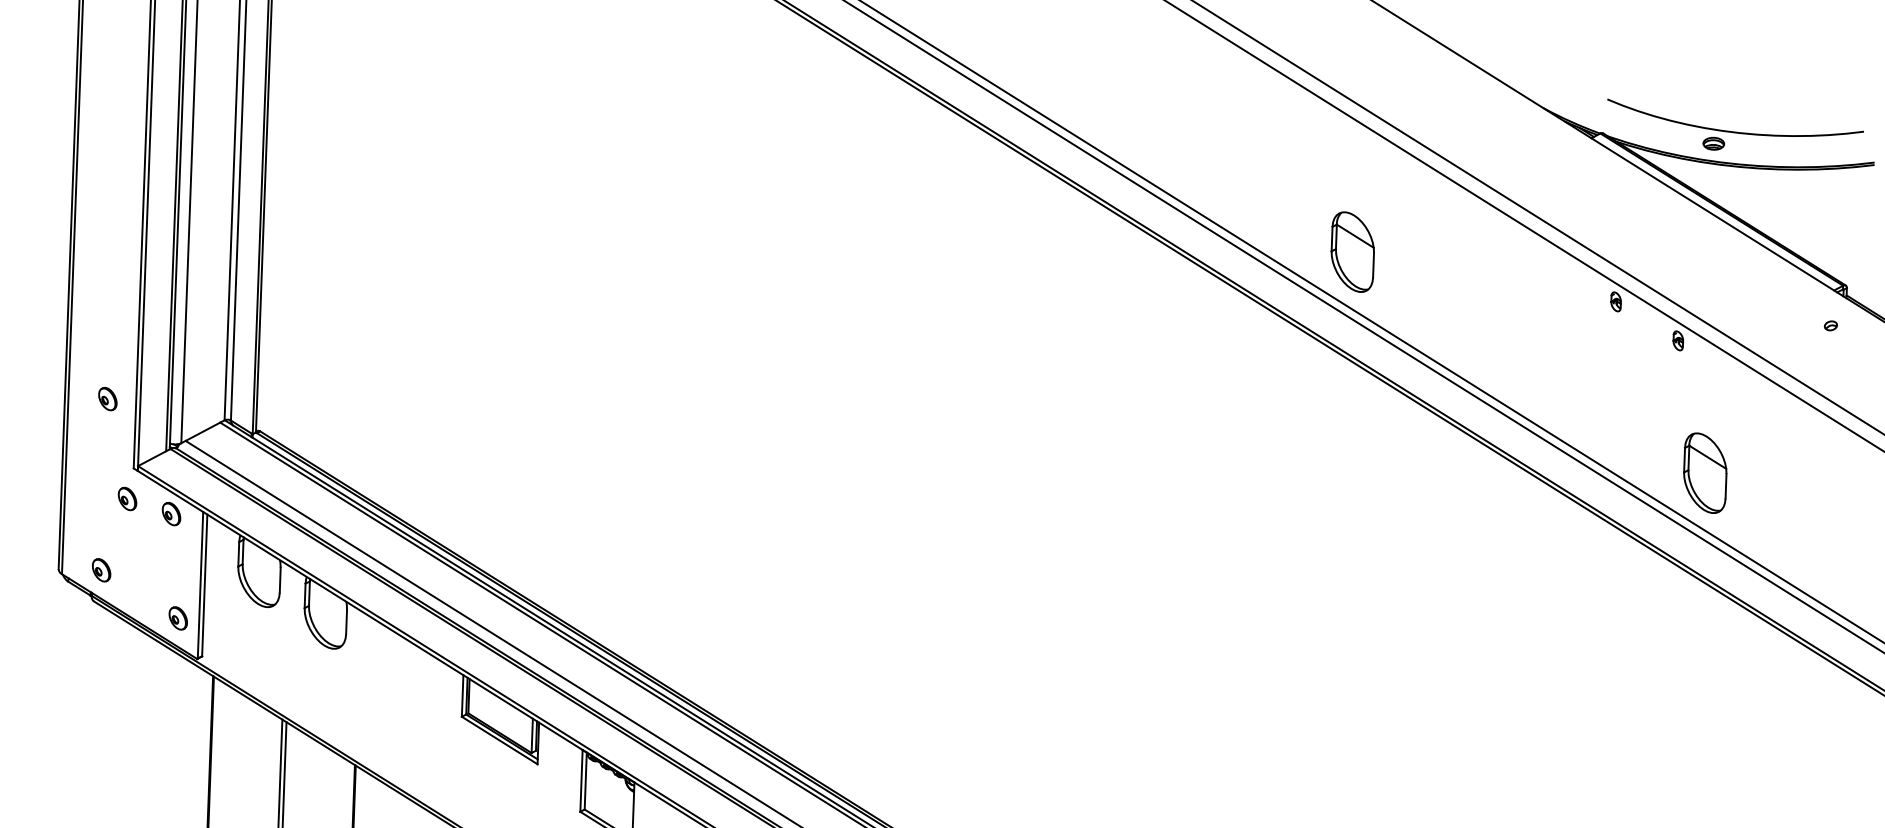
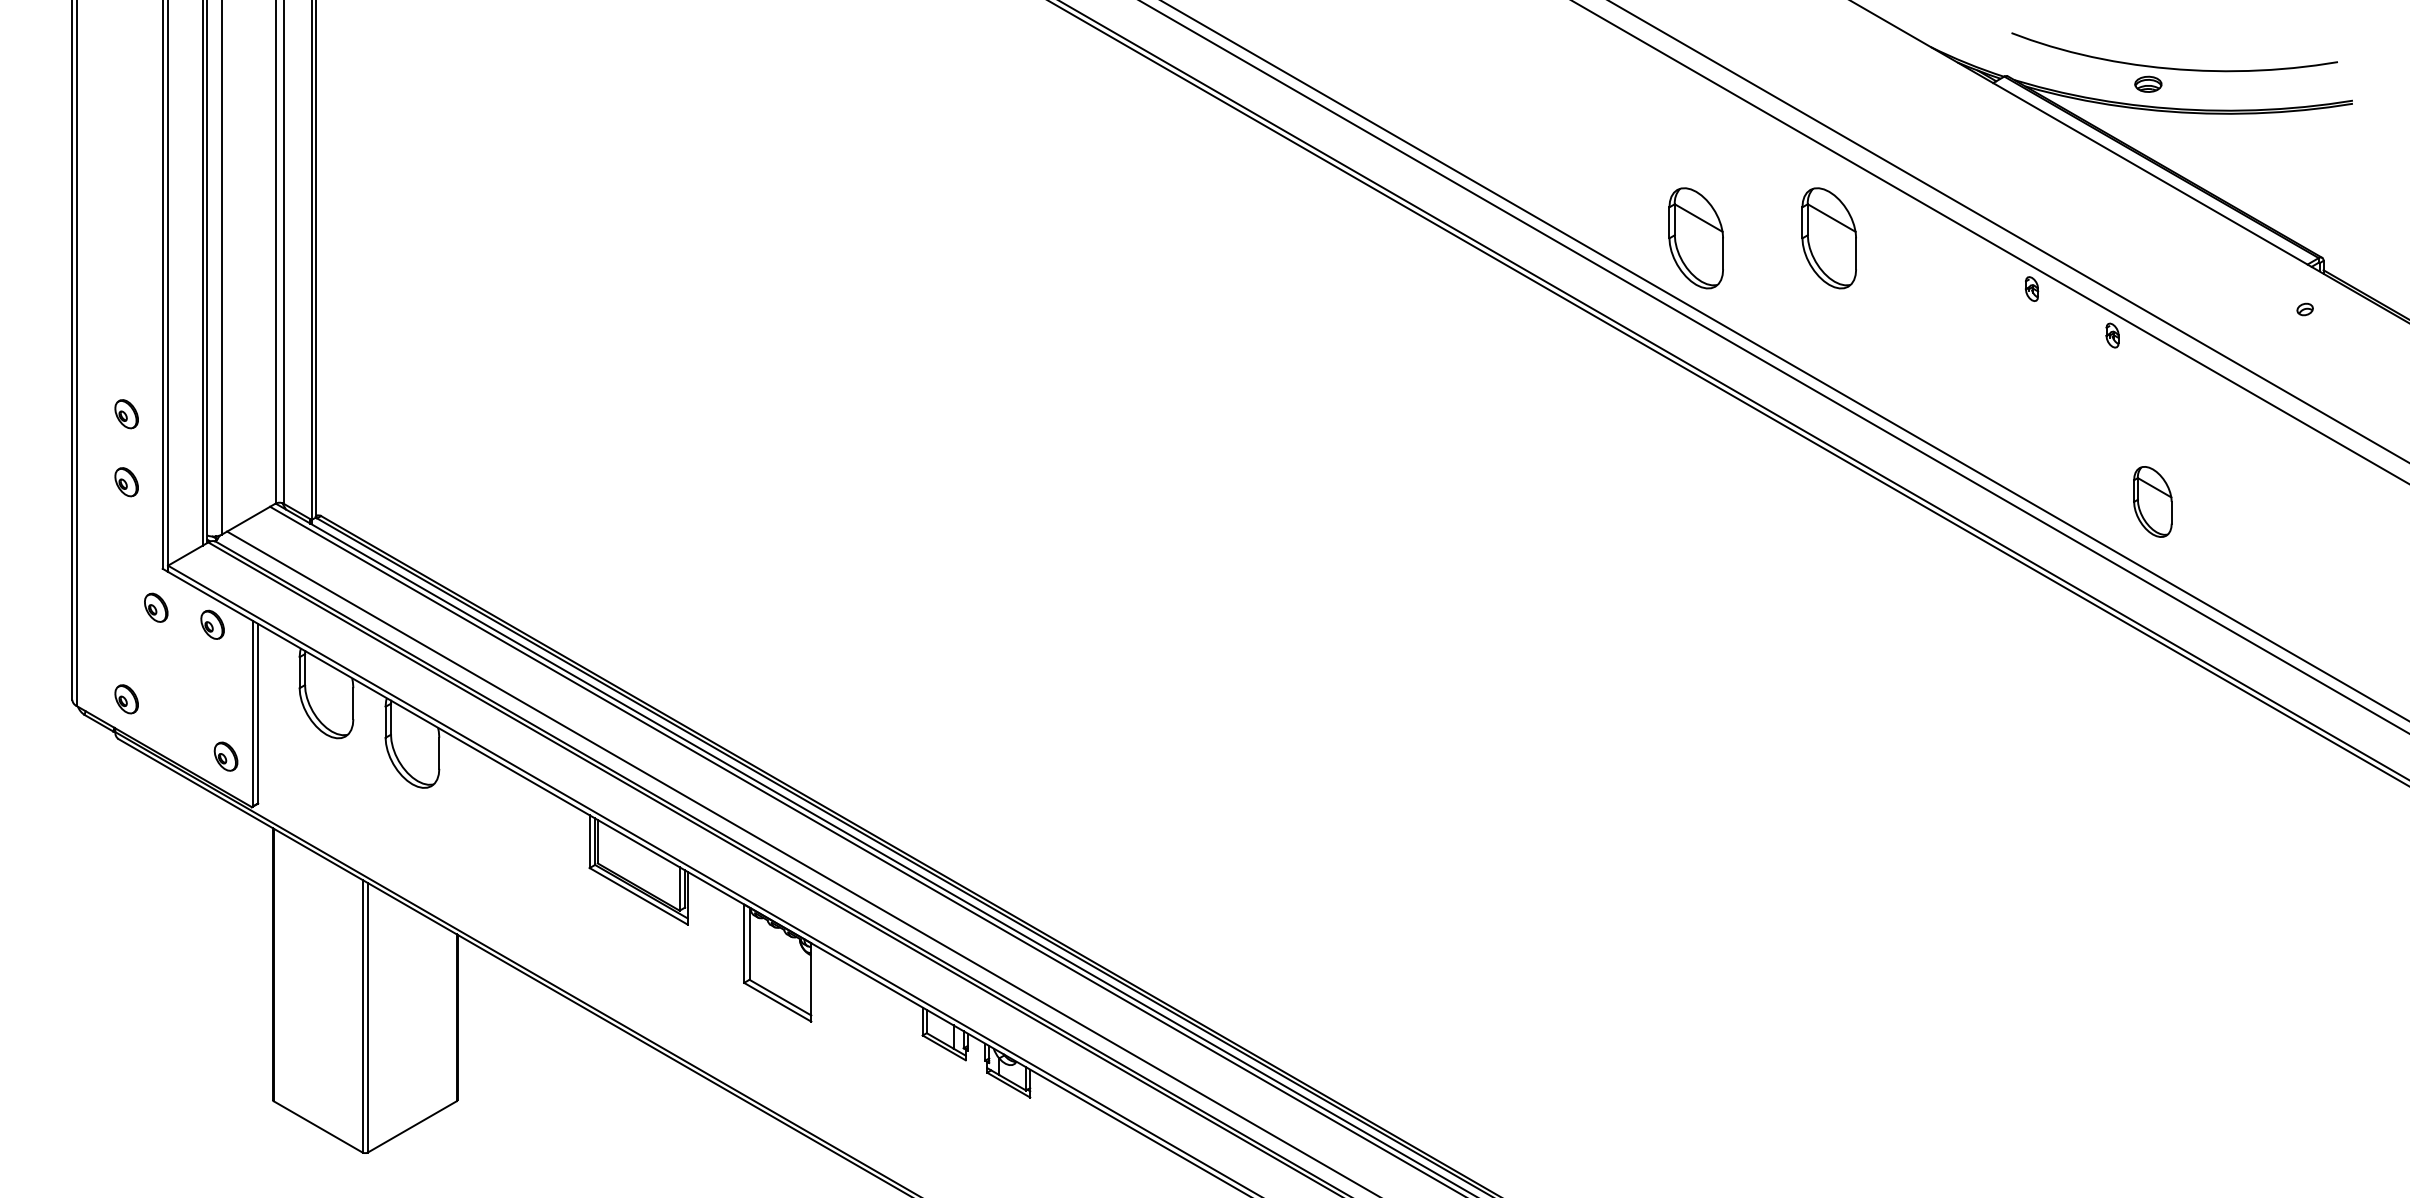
part: (1457, 256) -> (1828, 238), added
part: (109, 345) -> (126, 414), added
part: (1704, 472) -> (2152, 501), size x0.7

